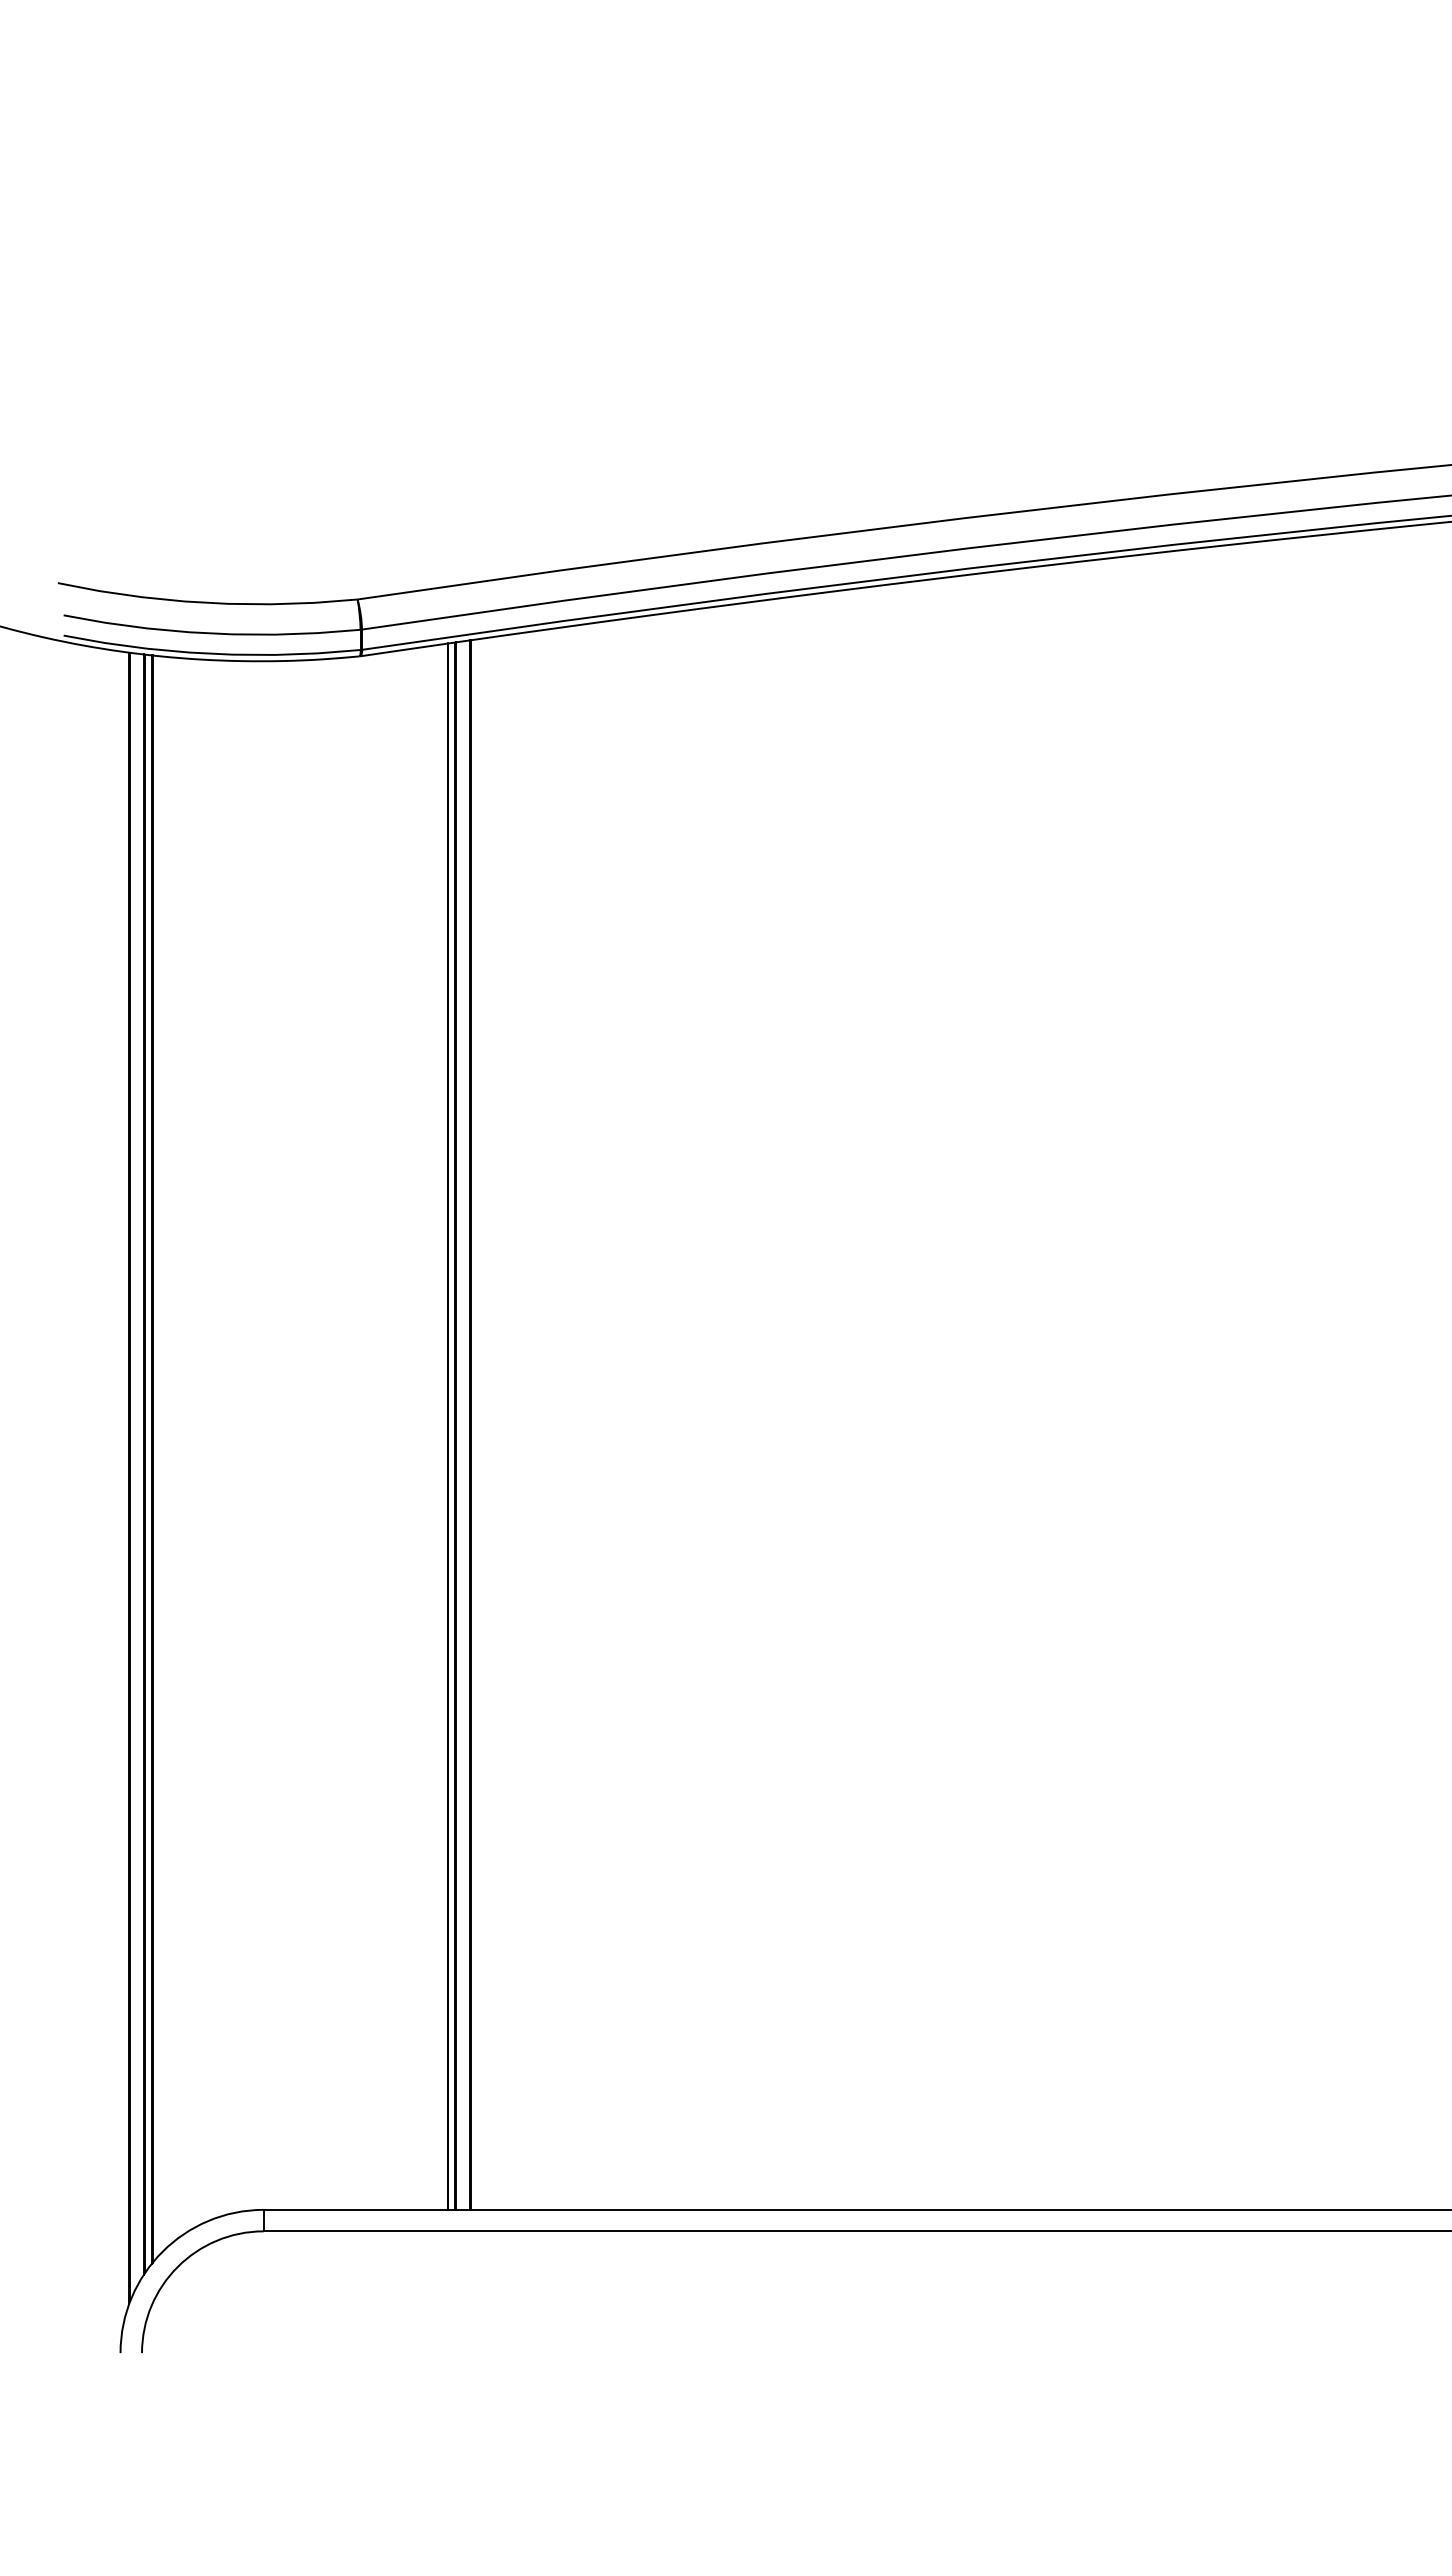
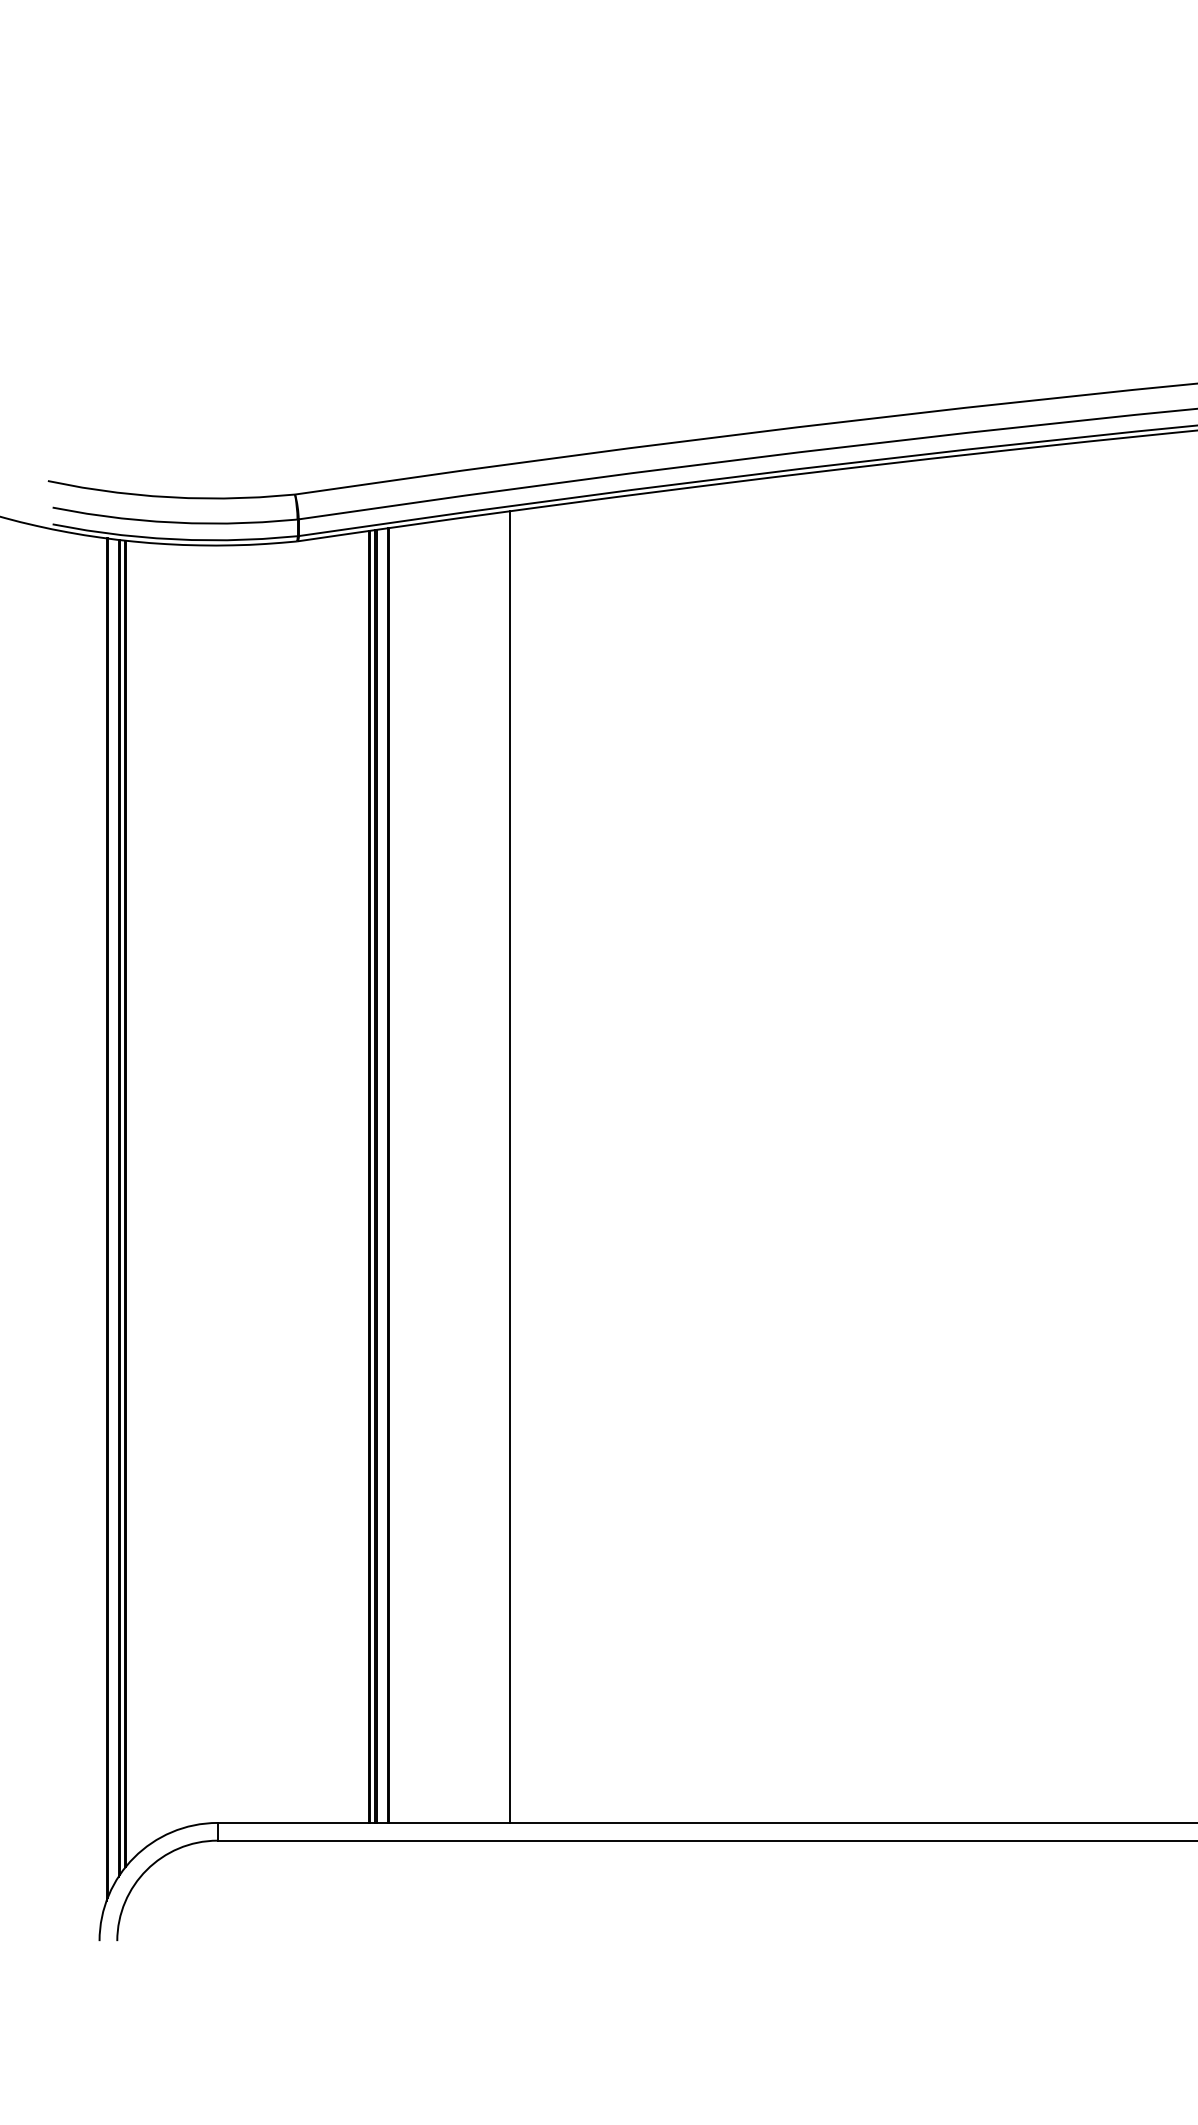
line: (618, 1414) -> (510, 1166), added

